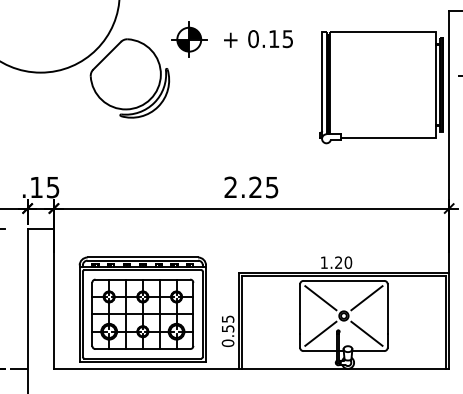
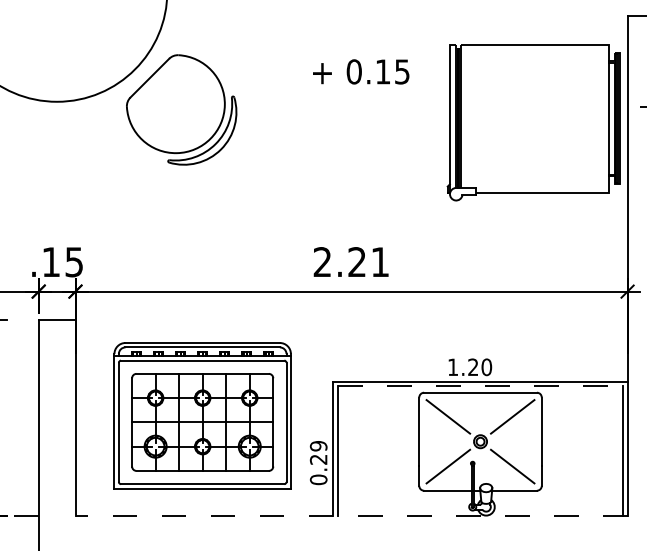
text: (258, 38) -> (361, 71), moved
part: (189, 39) -> (264, 55), removed
text: (271, 187) -> (379, 262), 2.25 -> 2.21
line: (344, 276) -> (481, 386), solid -> dashed
part: (142, 309) -> (202, 415), moved
text: (227, 323) -> (318, 452), 0.55 -> 0.29
line: (251, 369) -> (351, 516), solid -> dashed

